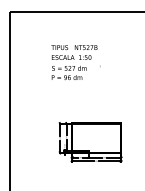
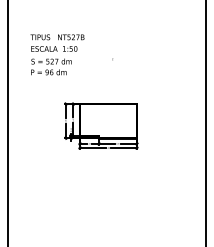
text: (74, 62) -> (57, 54), moved
part: (90, 141) -> (101, 125), moved

